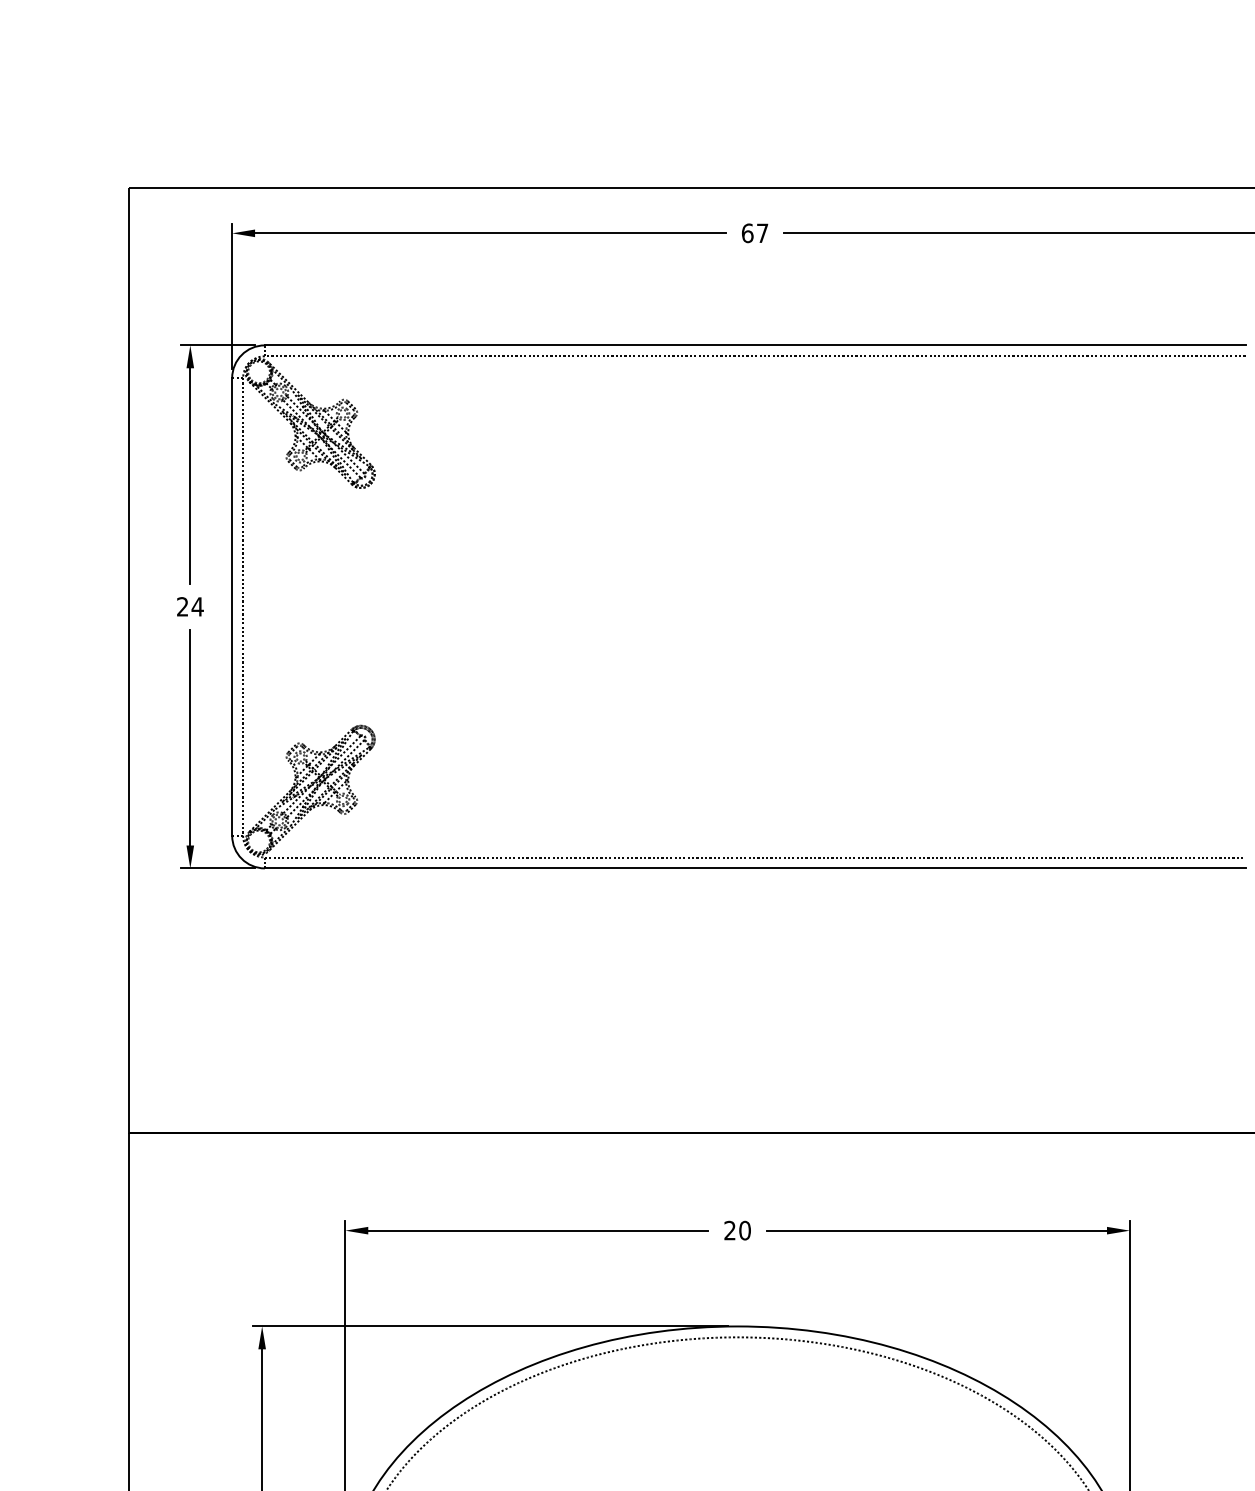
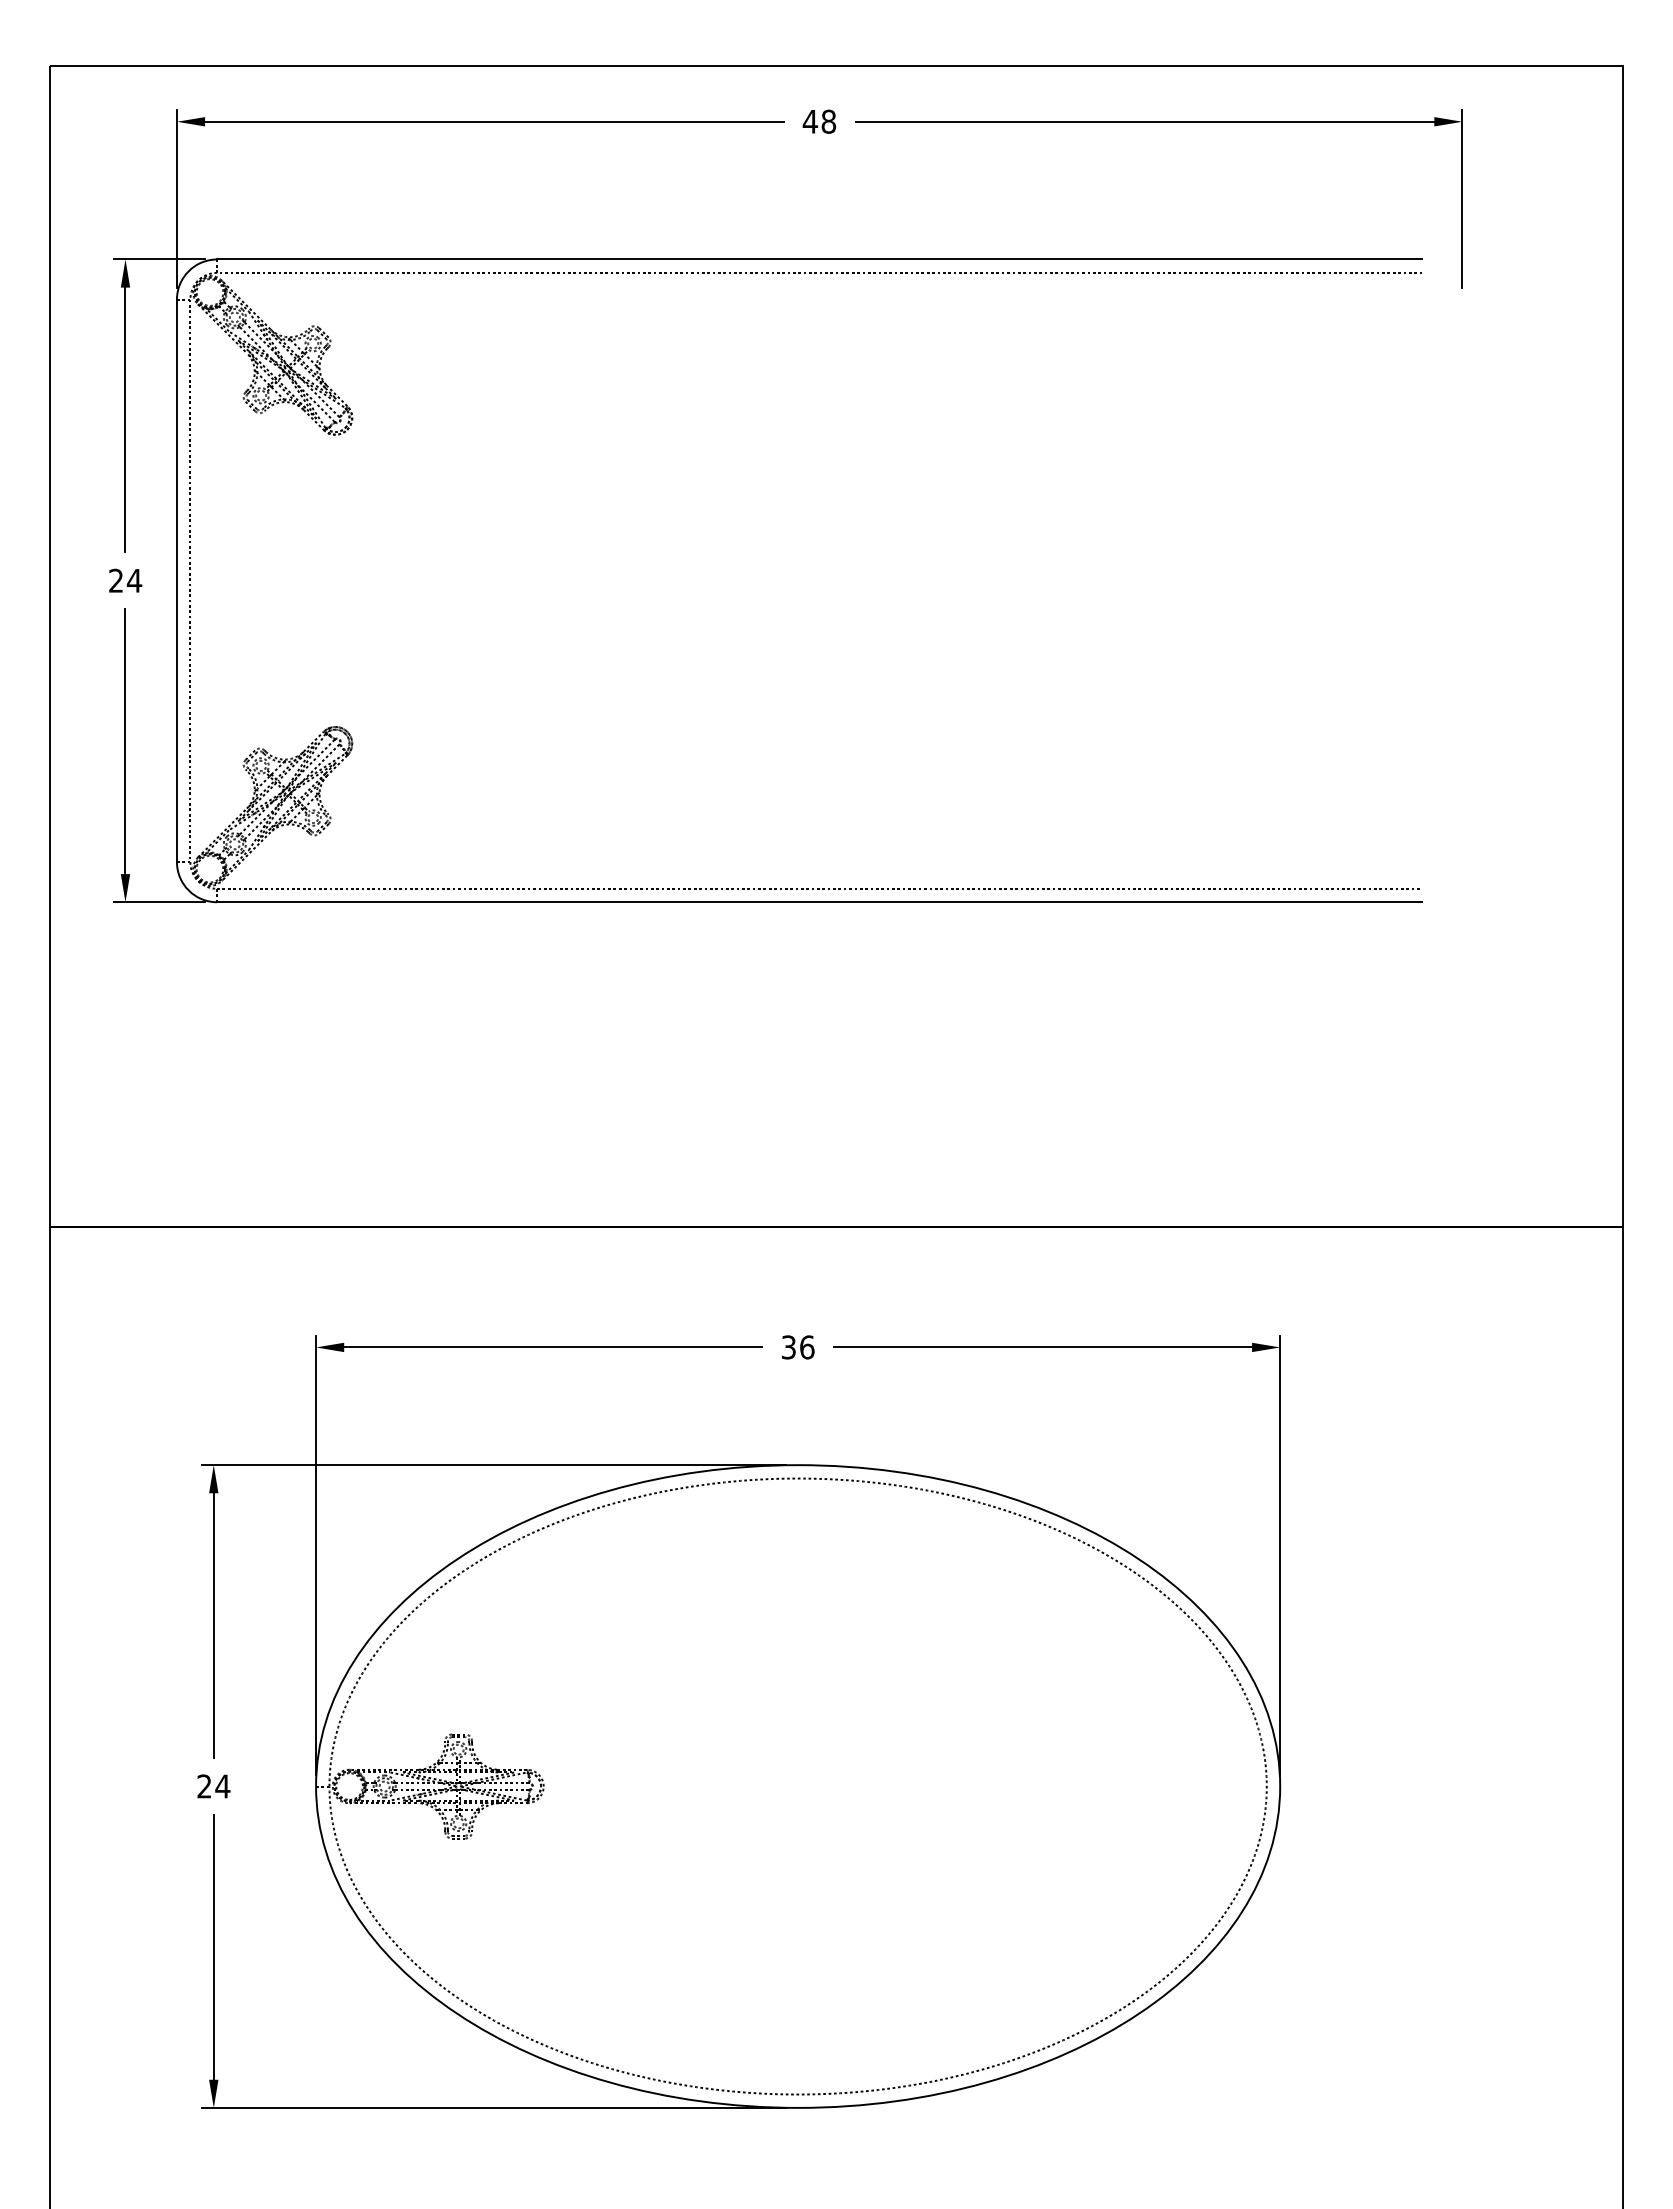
text: (755, 233) -> (819, 121), 67 -> 48
text: (737, 1230) -> (797, 1347), 20 -> 36

